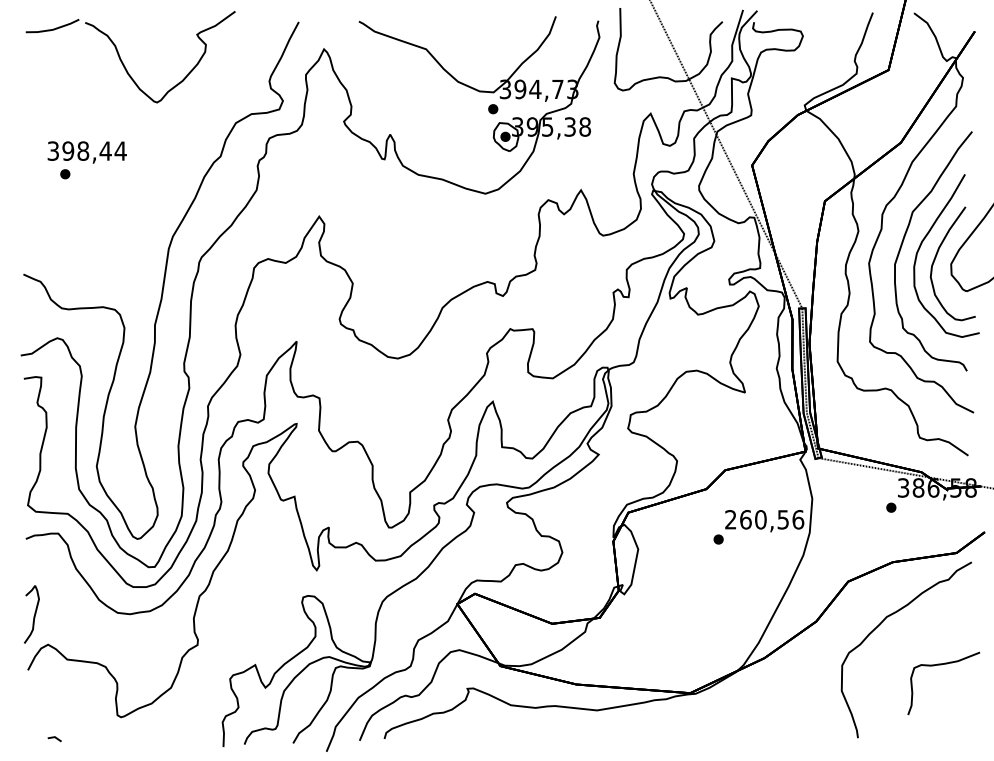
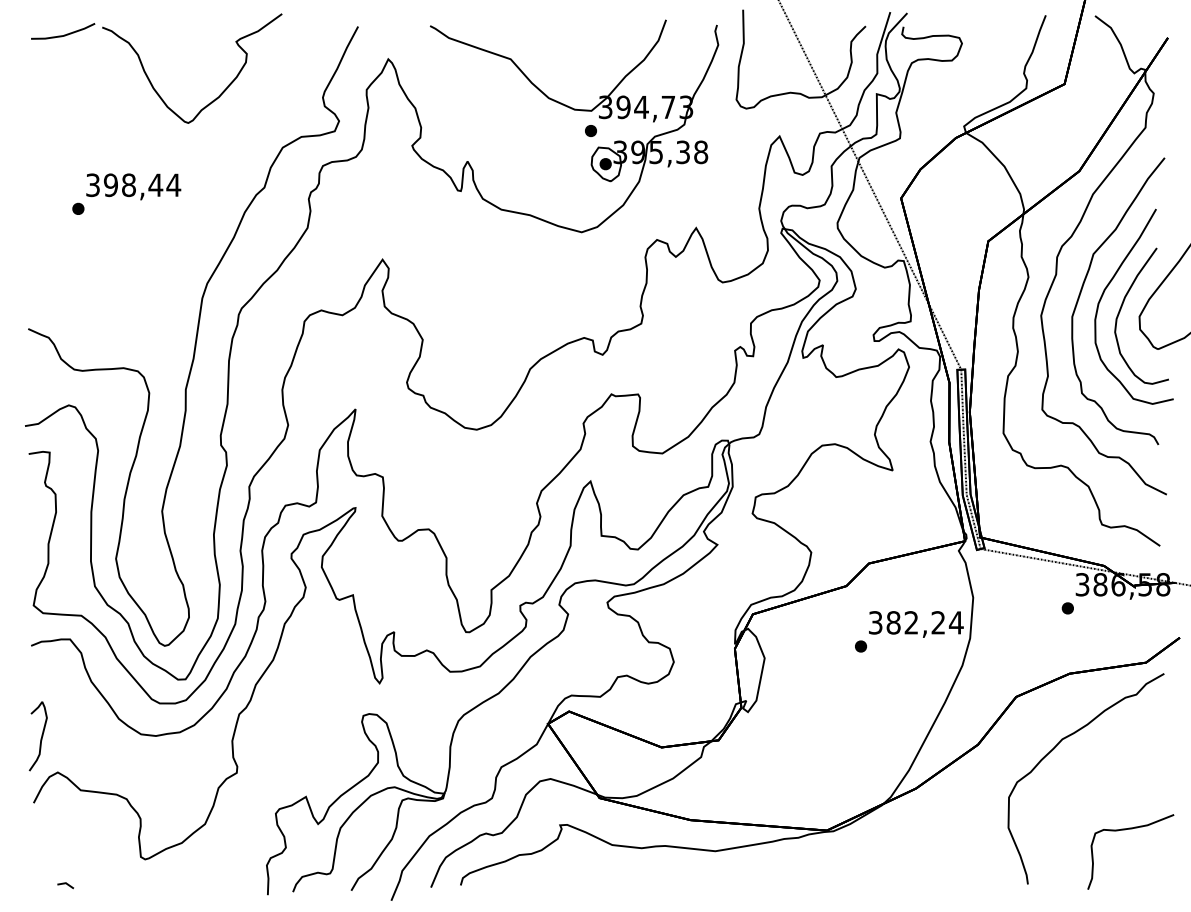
text: (87, 152) -> (133, 186), moved
text: (764, 519) -> (915, 622), 260,56 -> 382,24
curve: (939, 665) -> (1125, 830), moved

